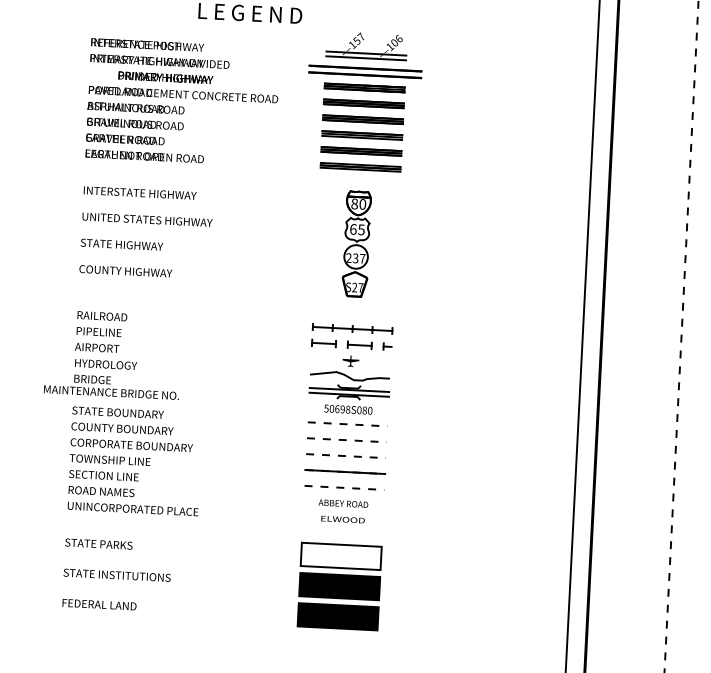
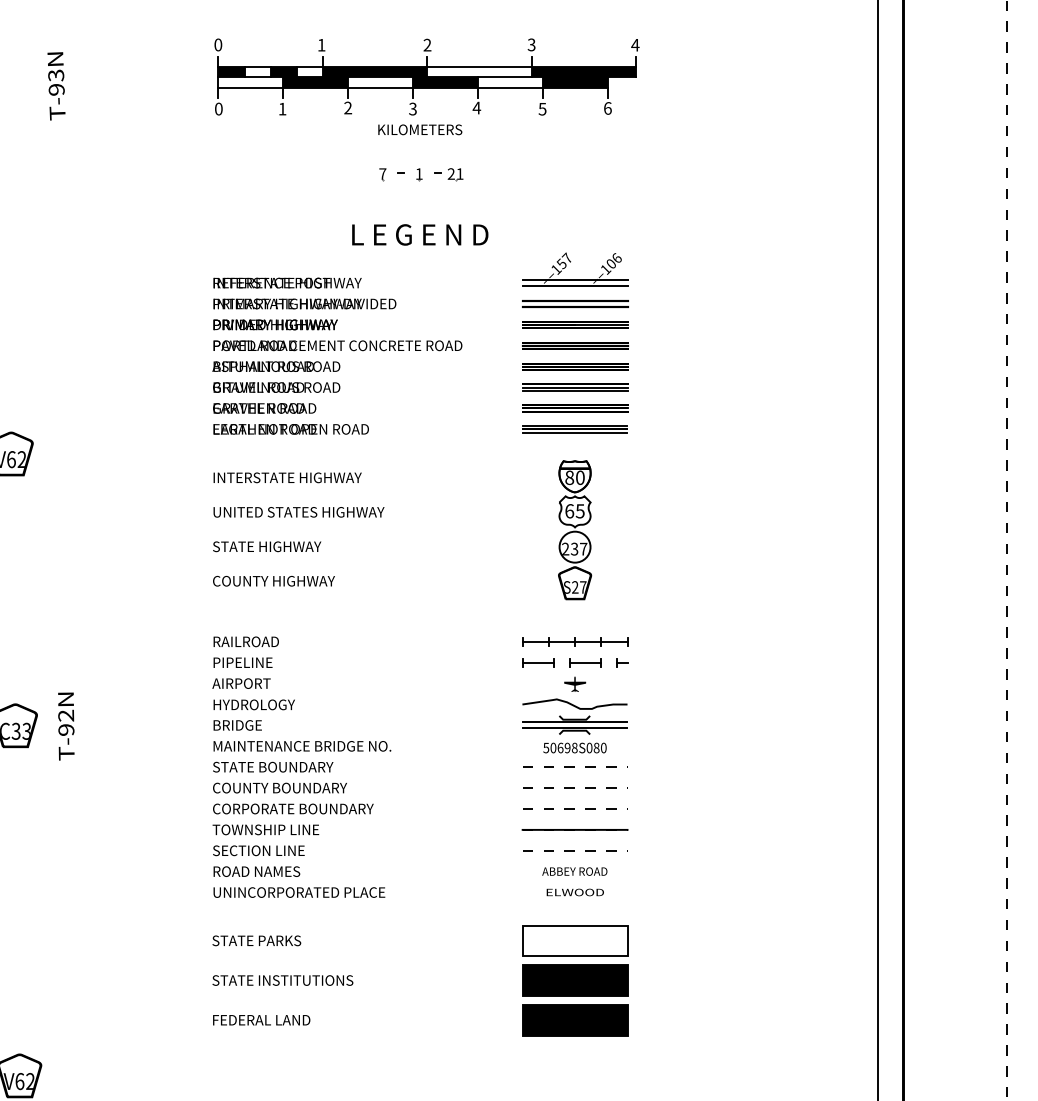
part: (365, 71) -> (575, 303), size x0.71
text: (165, 77) -> (275, 324), moved
text: (111, 392) -> (302, 746), moved

